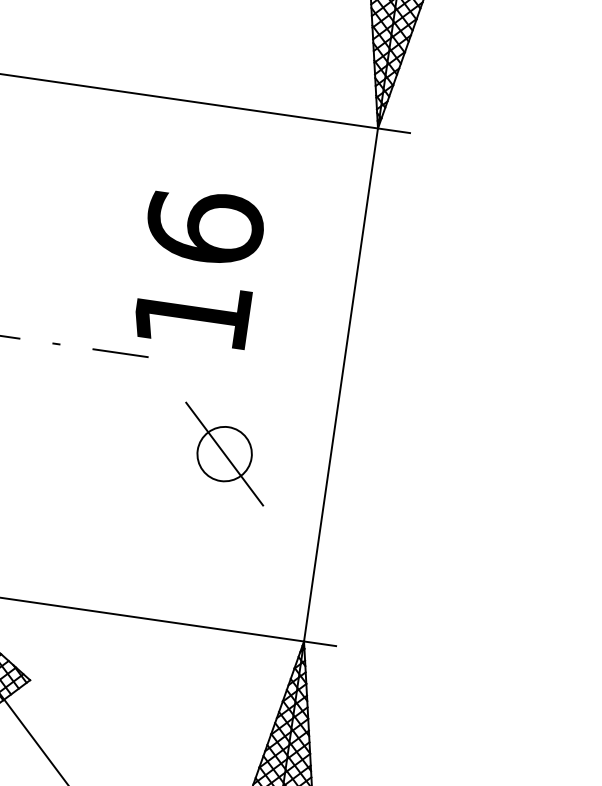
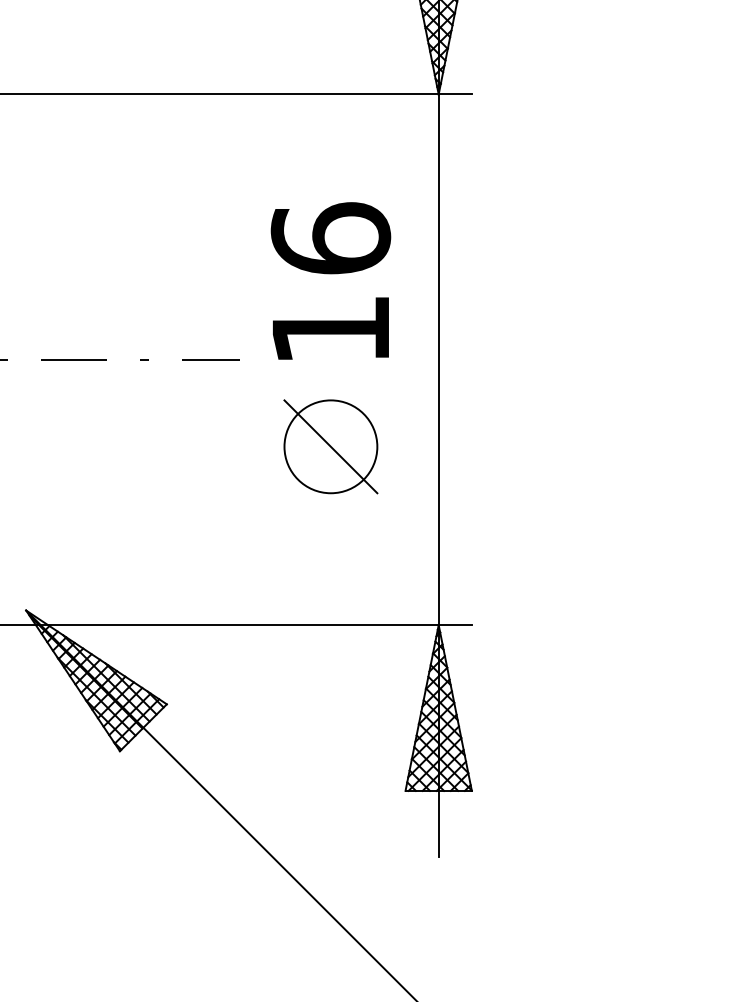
text: (198, 267) -> (330, 280), moved
circle: (224, 453) -> (330, 446), size x1.67

